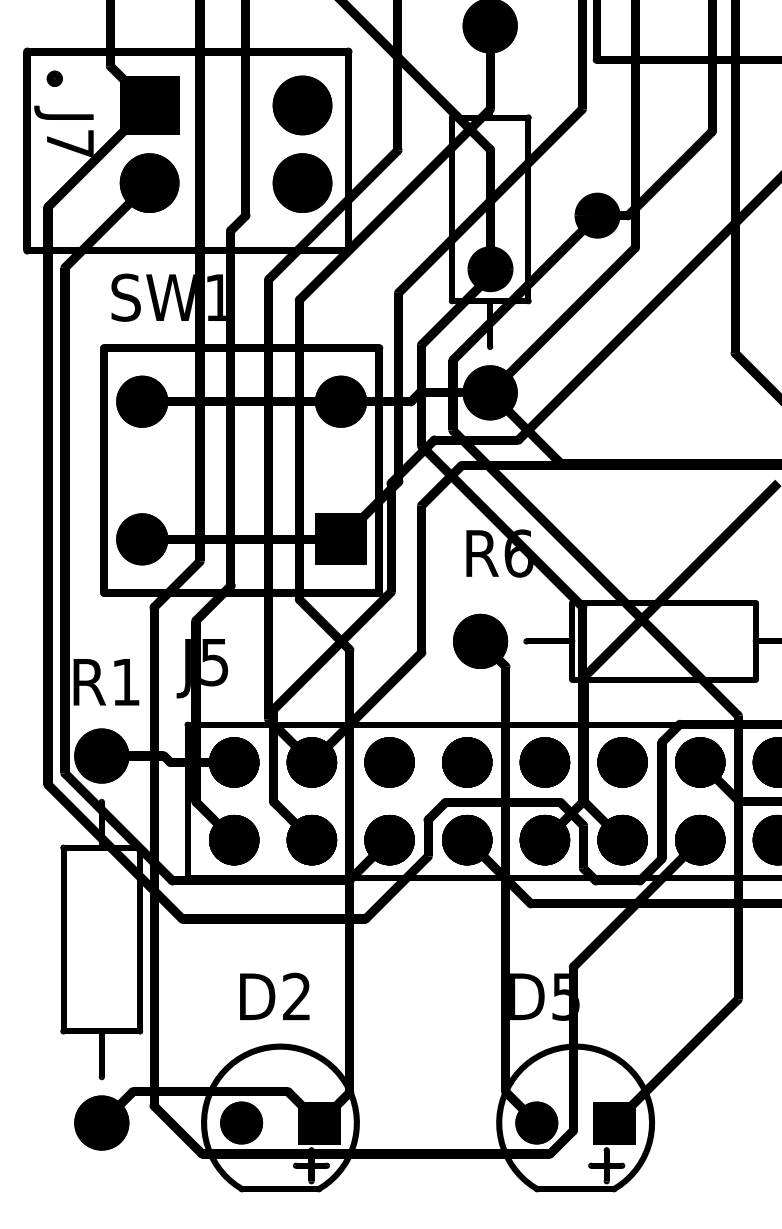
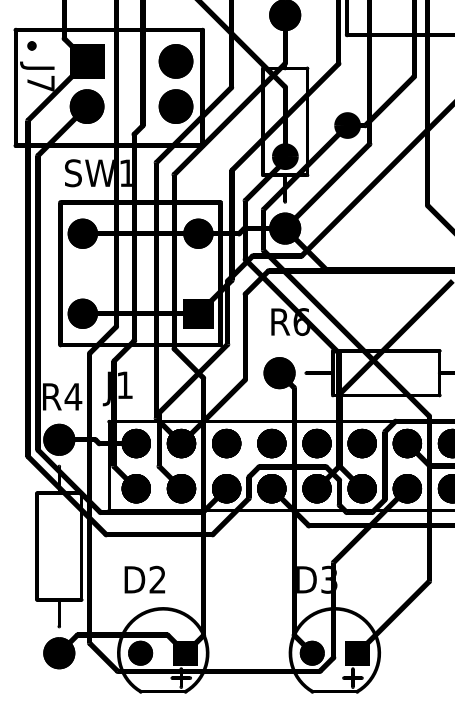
text: (213, 662) -> (124, 385), J5 -> J1
text: (126, 681) -> (73, 396), R1 -> R4
text: (566, 992) -> (329, 577), D5 -> D3
text: (274, 996) -> (144, 579), moved

